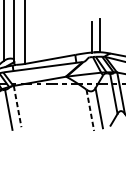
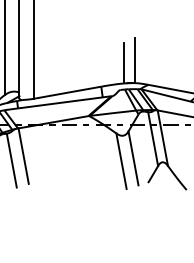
line: (17, 106) -> (23, 156), dashed -> solid
line: (90, 110) -> (121, 161), dashed -> solid

